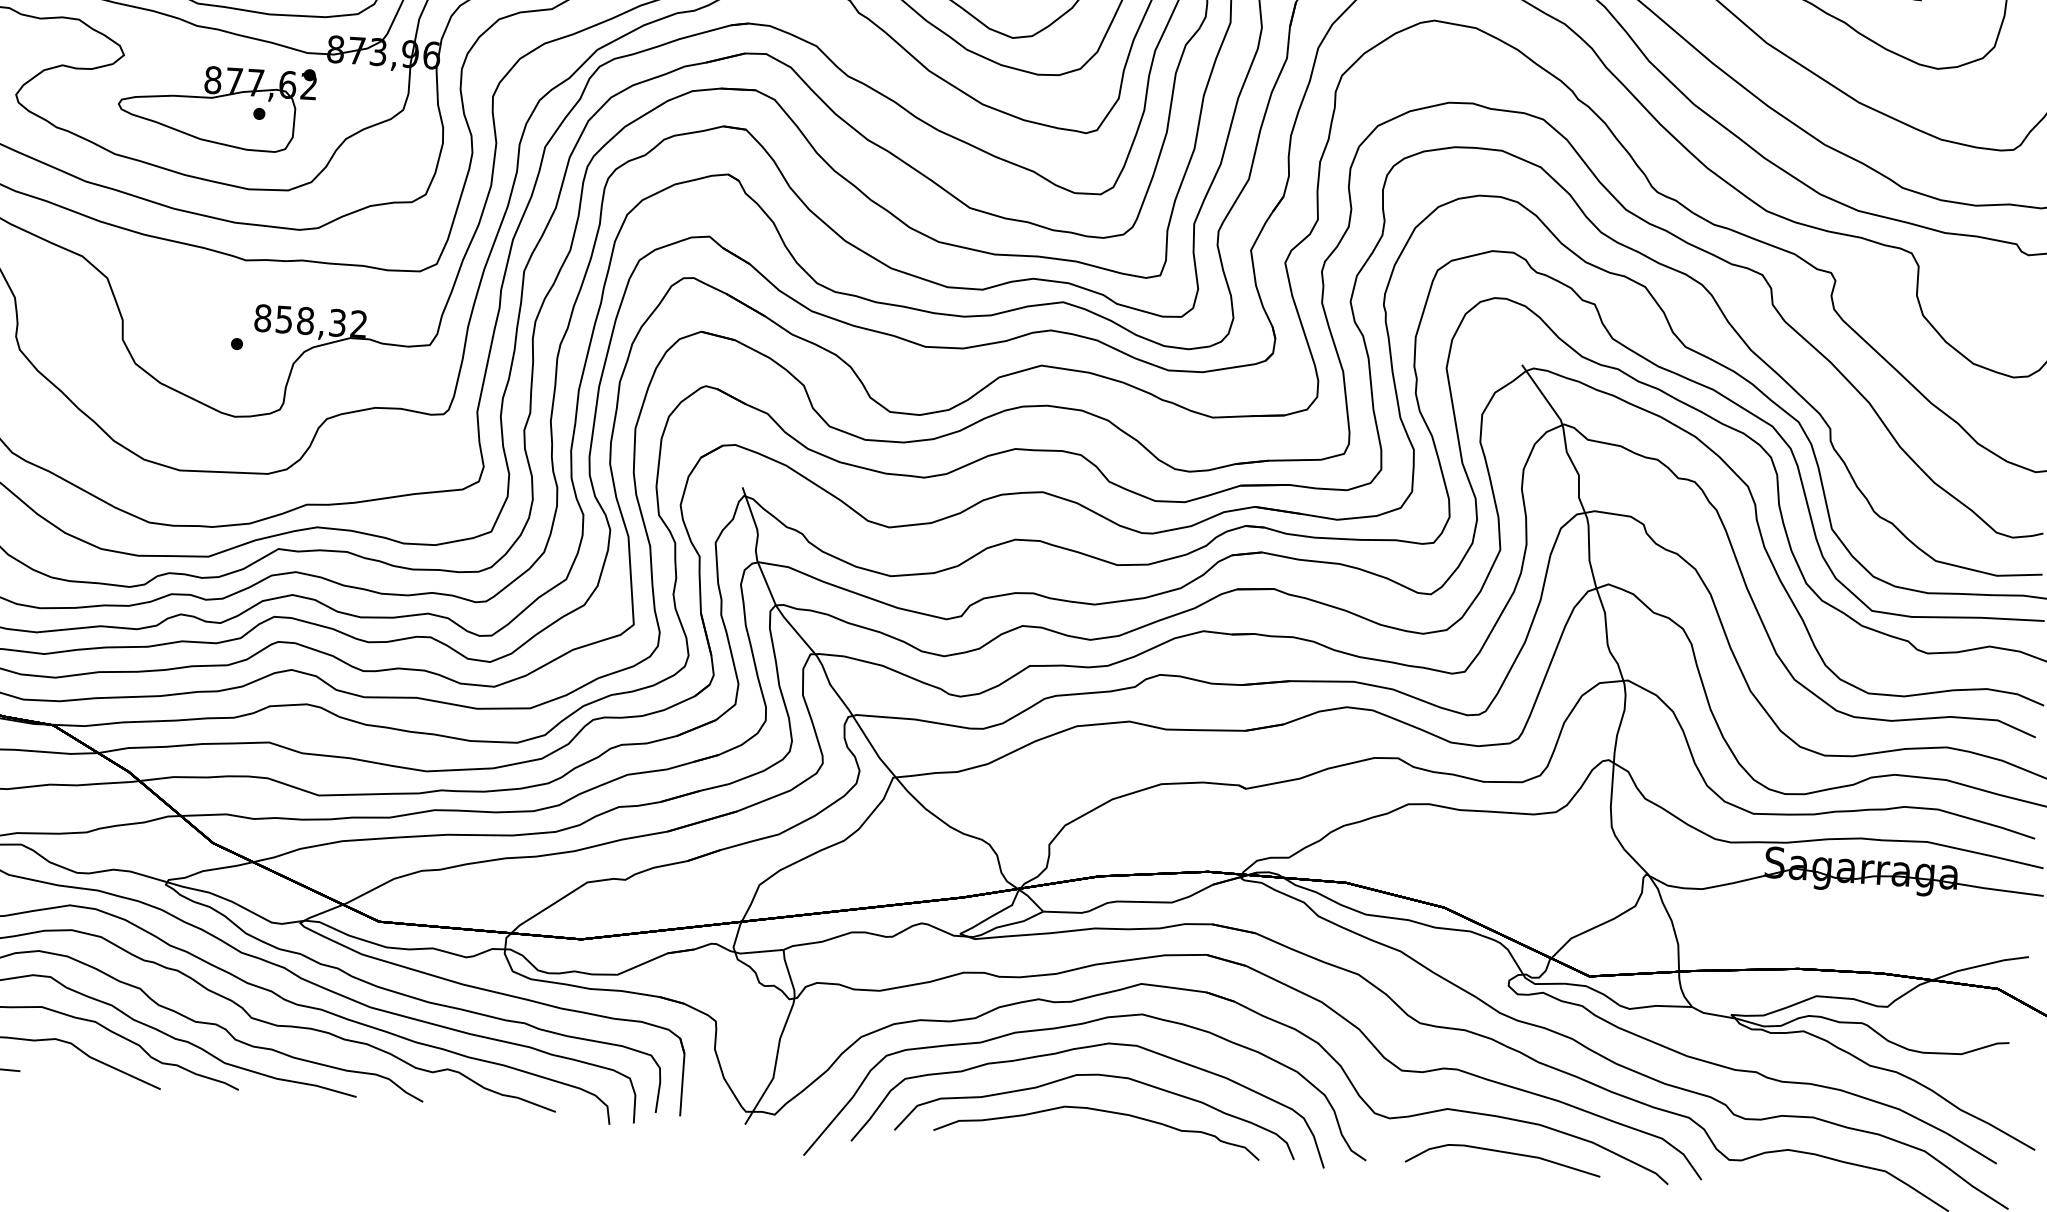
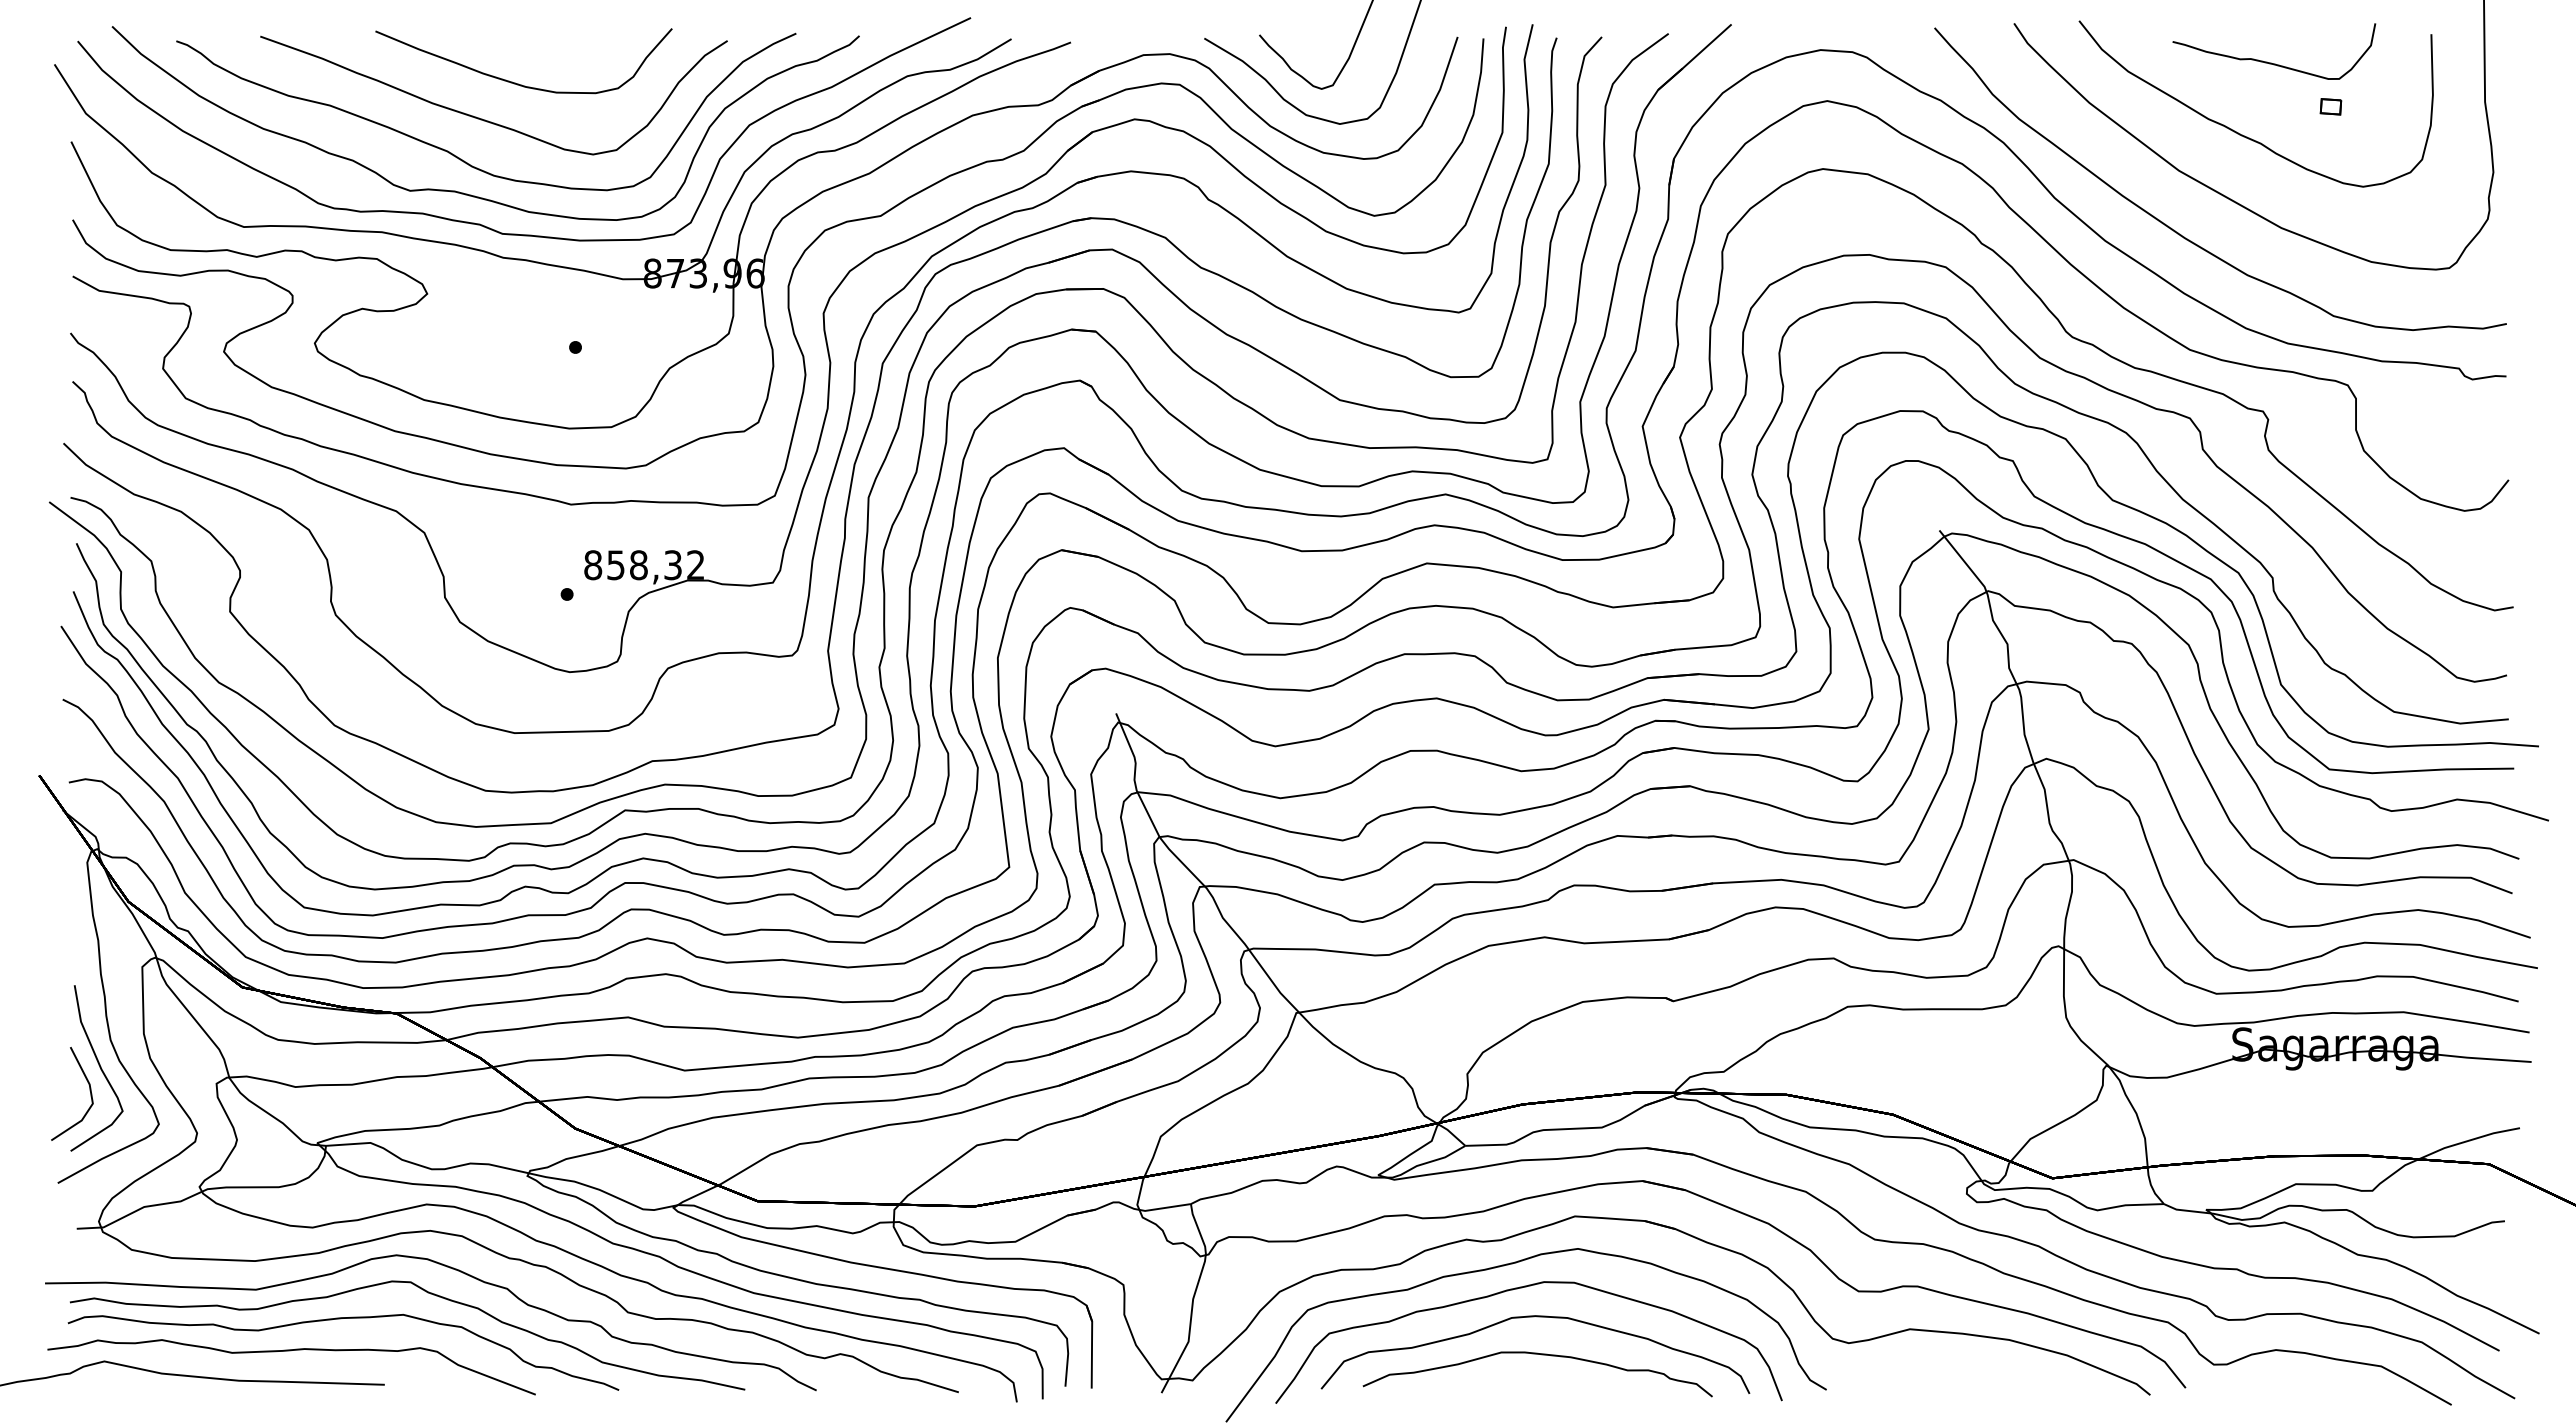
part: (216, 105) -> (529, 341), removed
curve: (1503, 1153) -> (1972, 1372), removed

